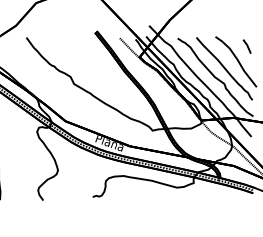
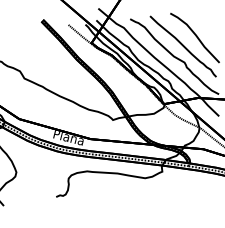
line: (246, 46) -> (204, 20), removed

